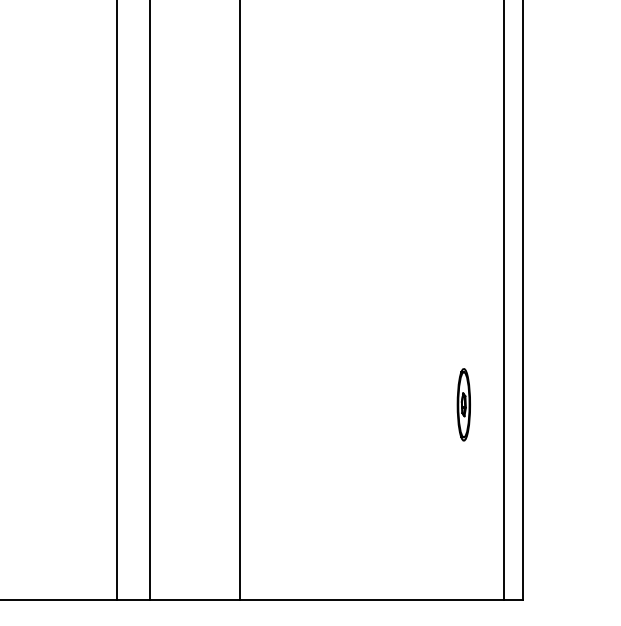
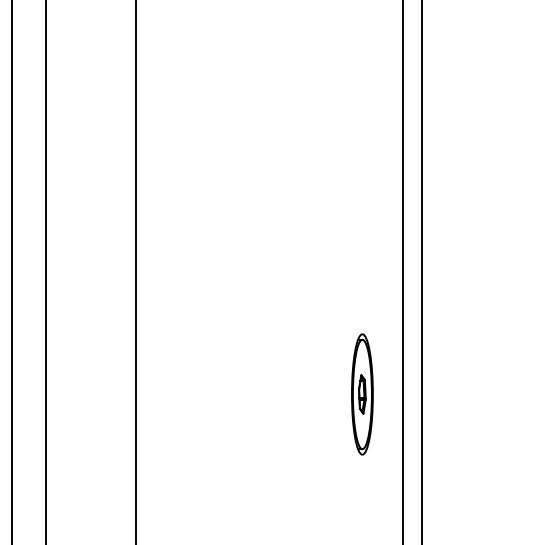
part: (463, 404) -> (362, 394), size x1.67

